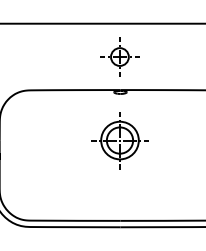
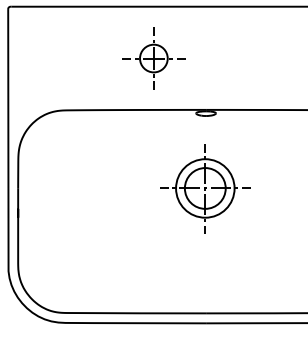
part: (119, 56) -> (153, 57), moved

